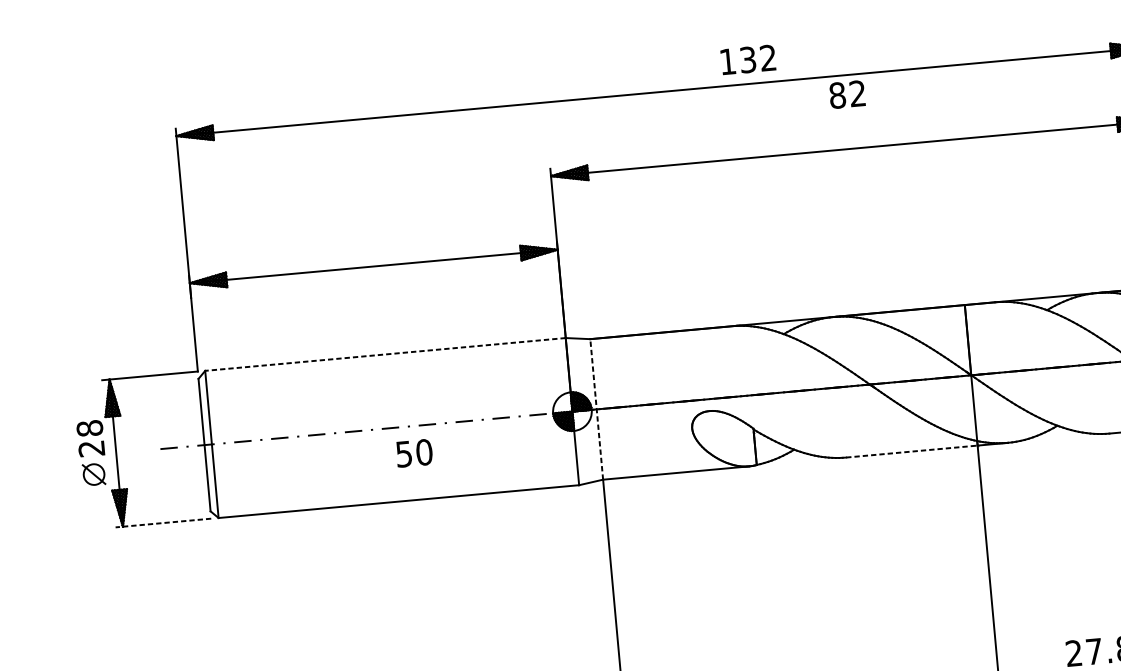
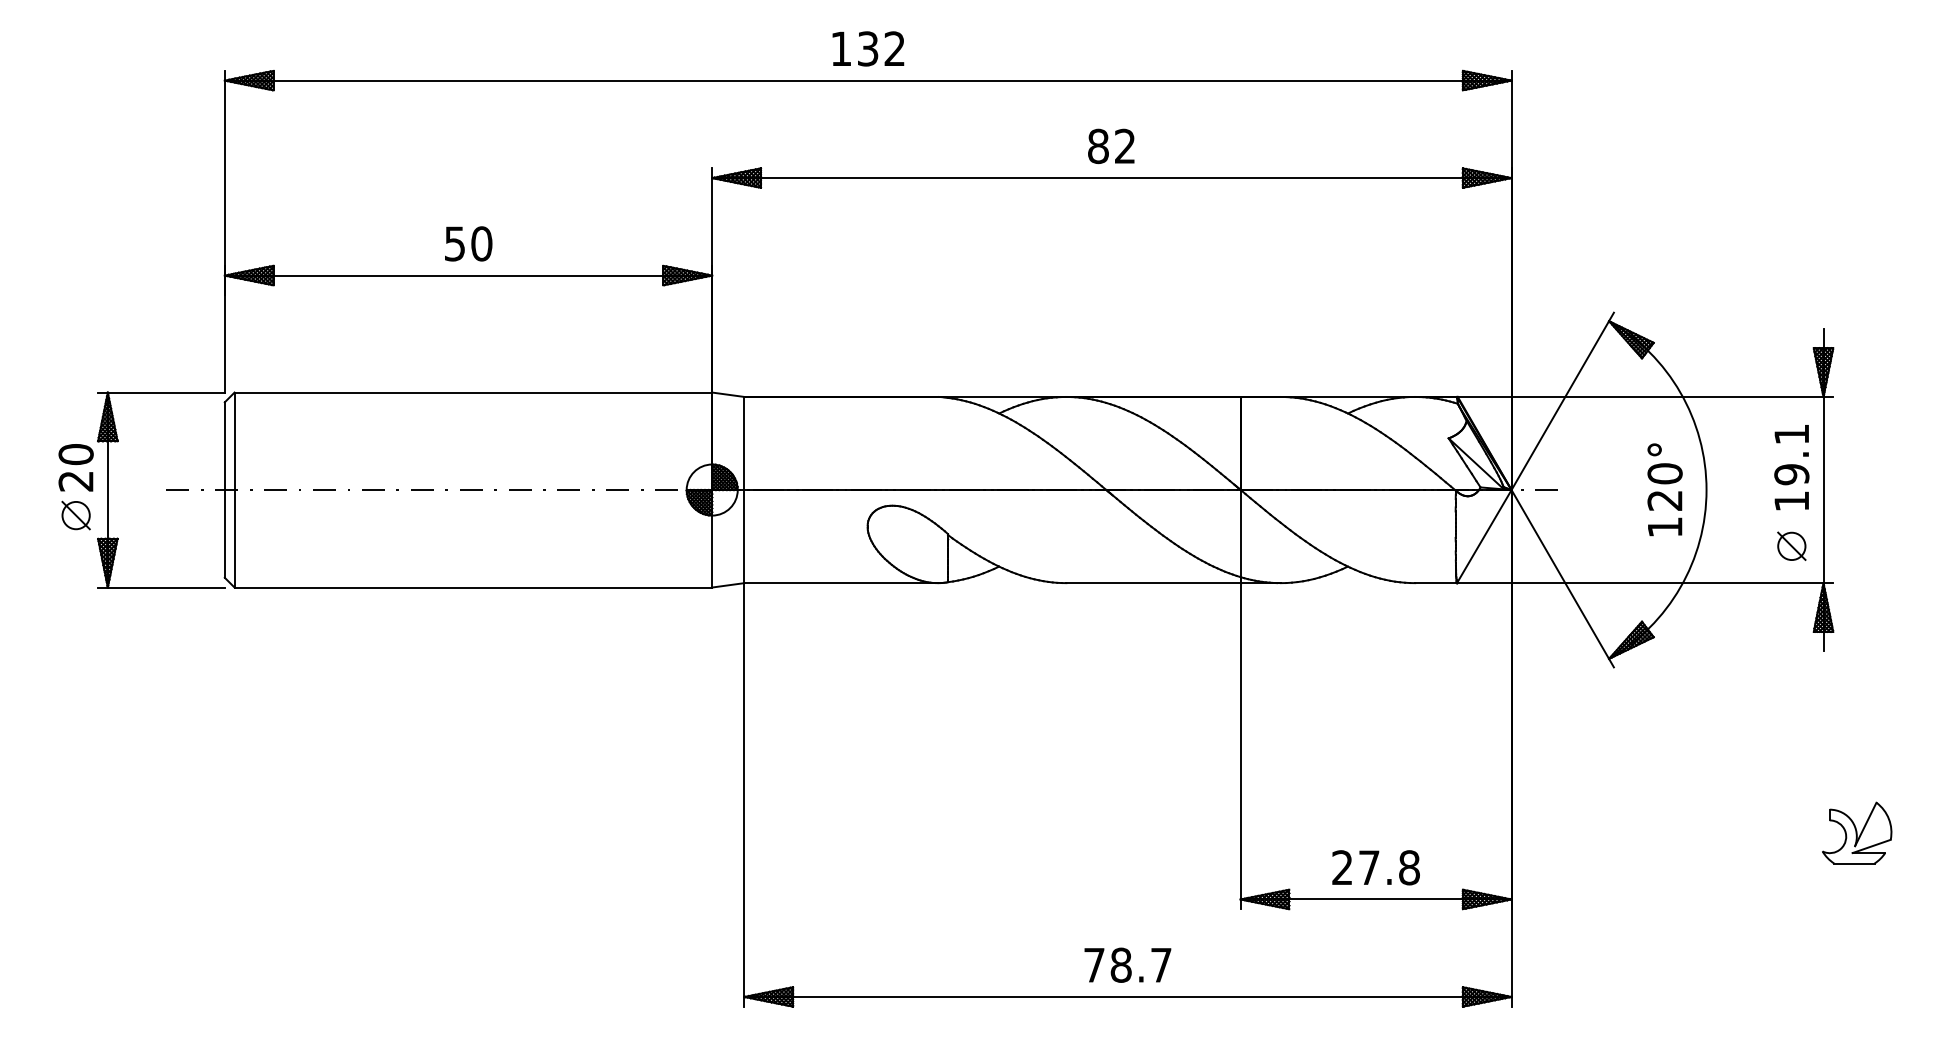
text: (748, 59) -> (868, 48), moved
text: (847, 94) -> (1111, 146), moved
line: (385, 354) -> (473, 392), dashed -> solid
line: (596, 408) -> (744, 489), dashed -> solid
text: (89, 428) -> (75, 454), 28 -> 20
line: (911, 451) -> (1153, 583), dashed -> solid
text: (414, 452) -> (468, 243), moved
line: (162, 523) -> (160, 587), dashed -> solid

